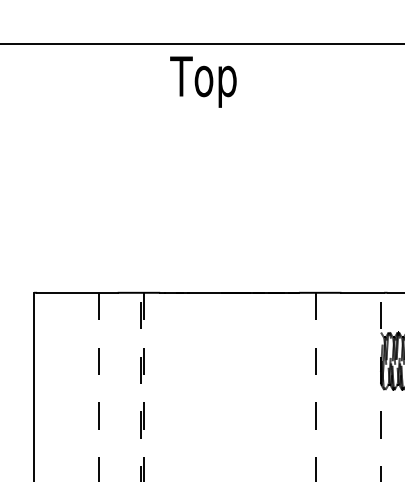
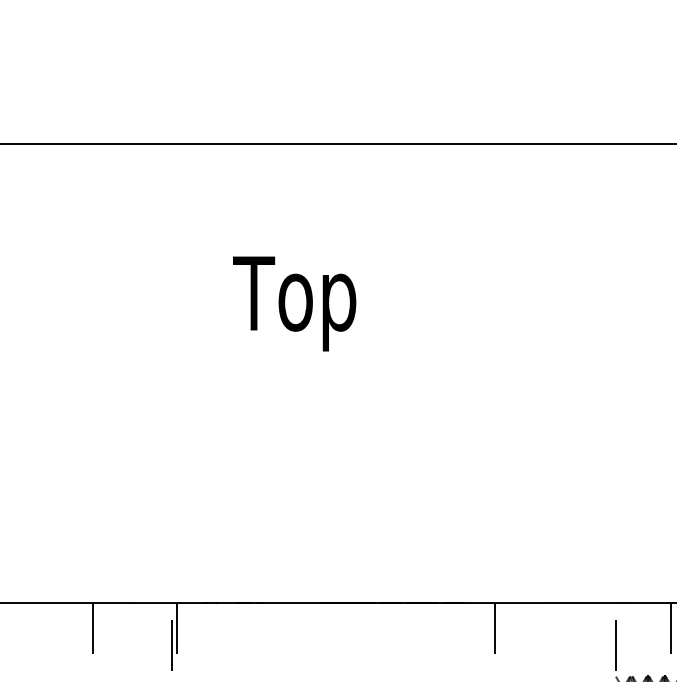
text: (203, 81) -> (294, 302), moved

